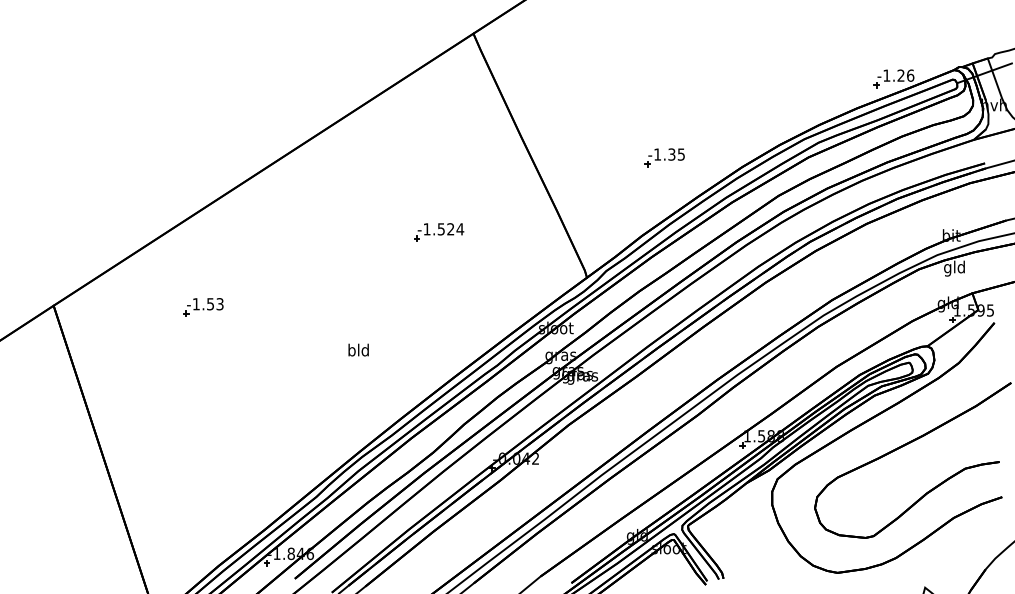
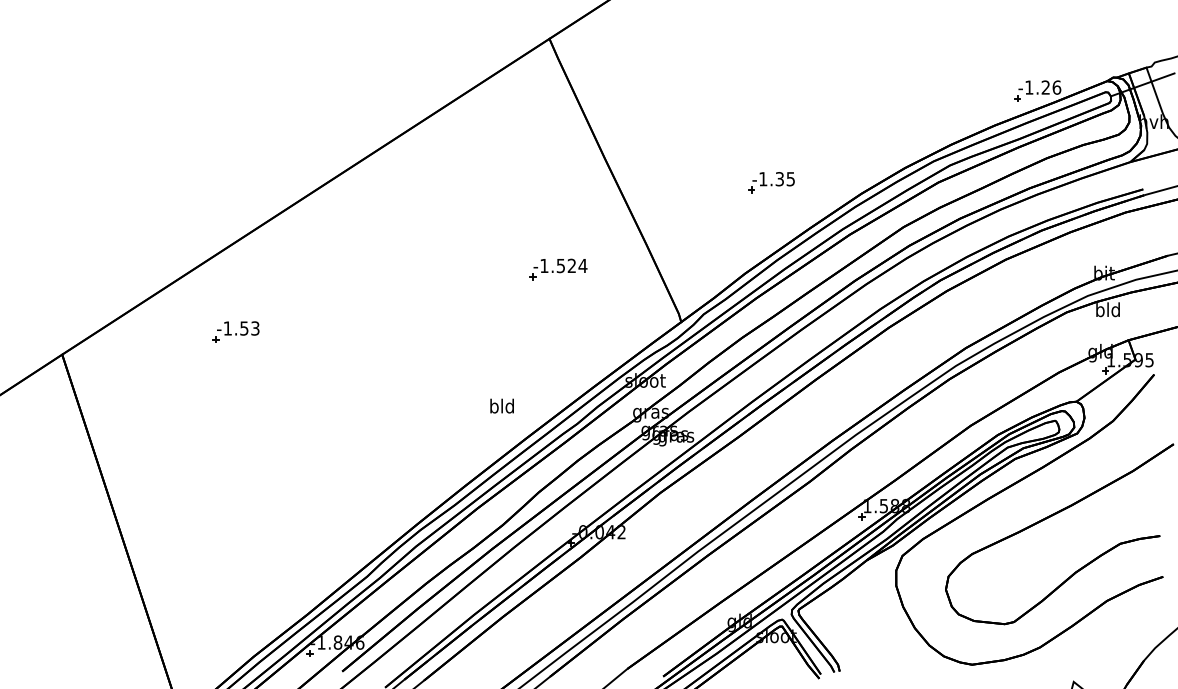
part: (439, 232) -> (558, 269), moved
text: (947, 268) -> (1099, 311), gld -> bld
part: (203, 307) -> (236, 332), moved
text: (358, 349) -> (501, 405), moved

